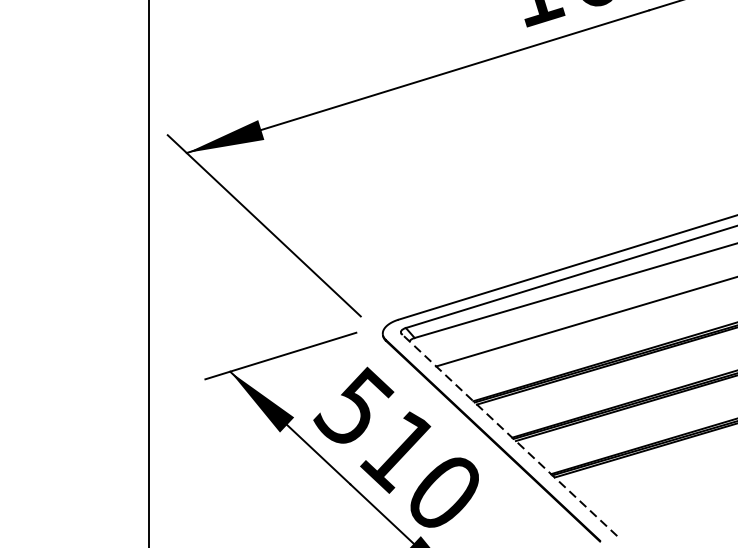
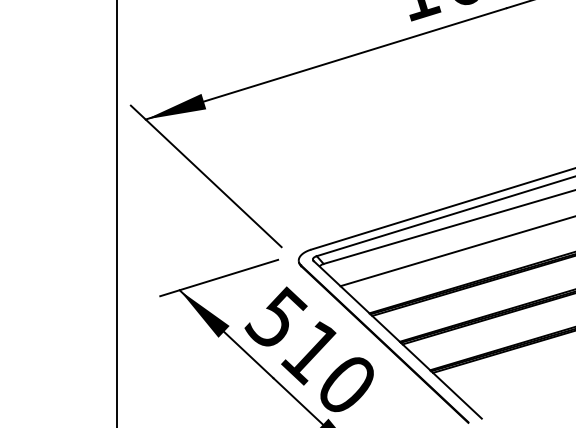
line: (509, 434) -> (397, 339), dashed -> solid

